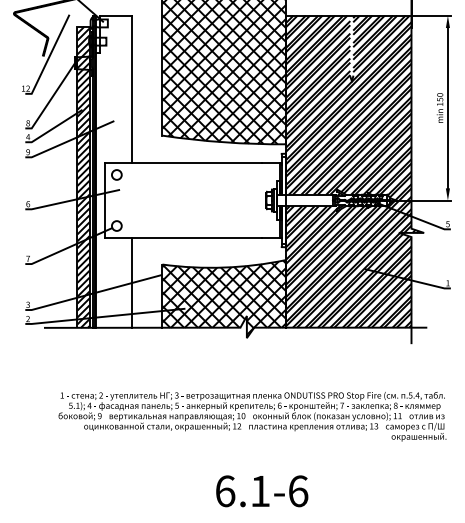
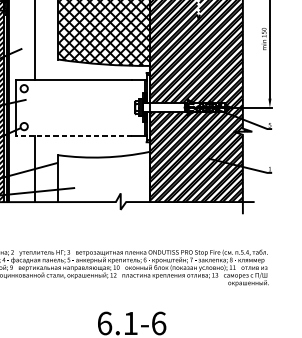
line: (183, 238) -> (73, 135), solid -> dashed
hatch: (223, 298) -> (103, 180), removed

